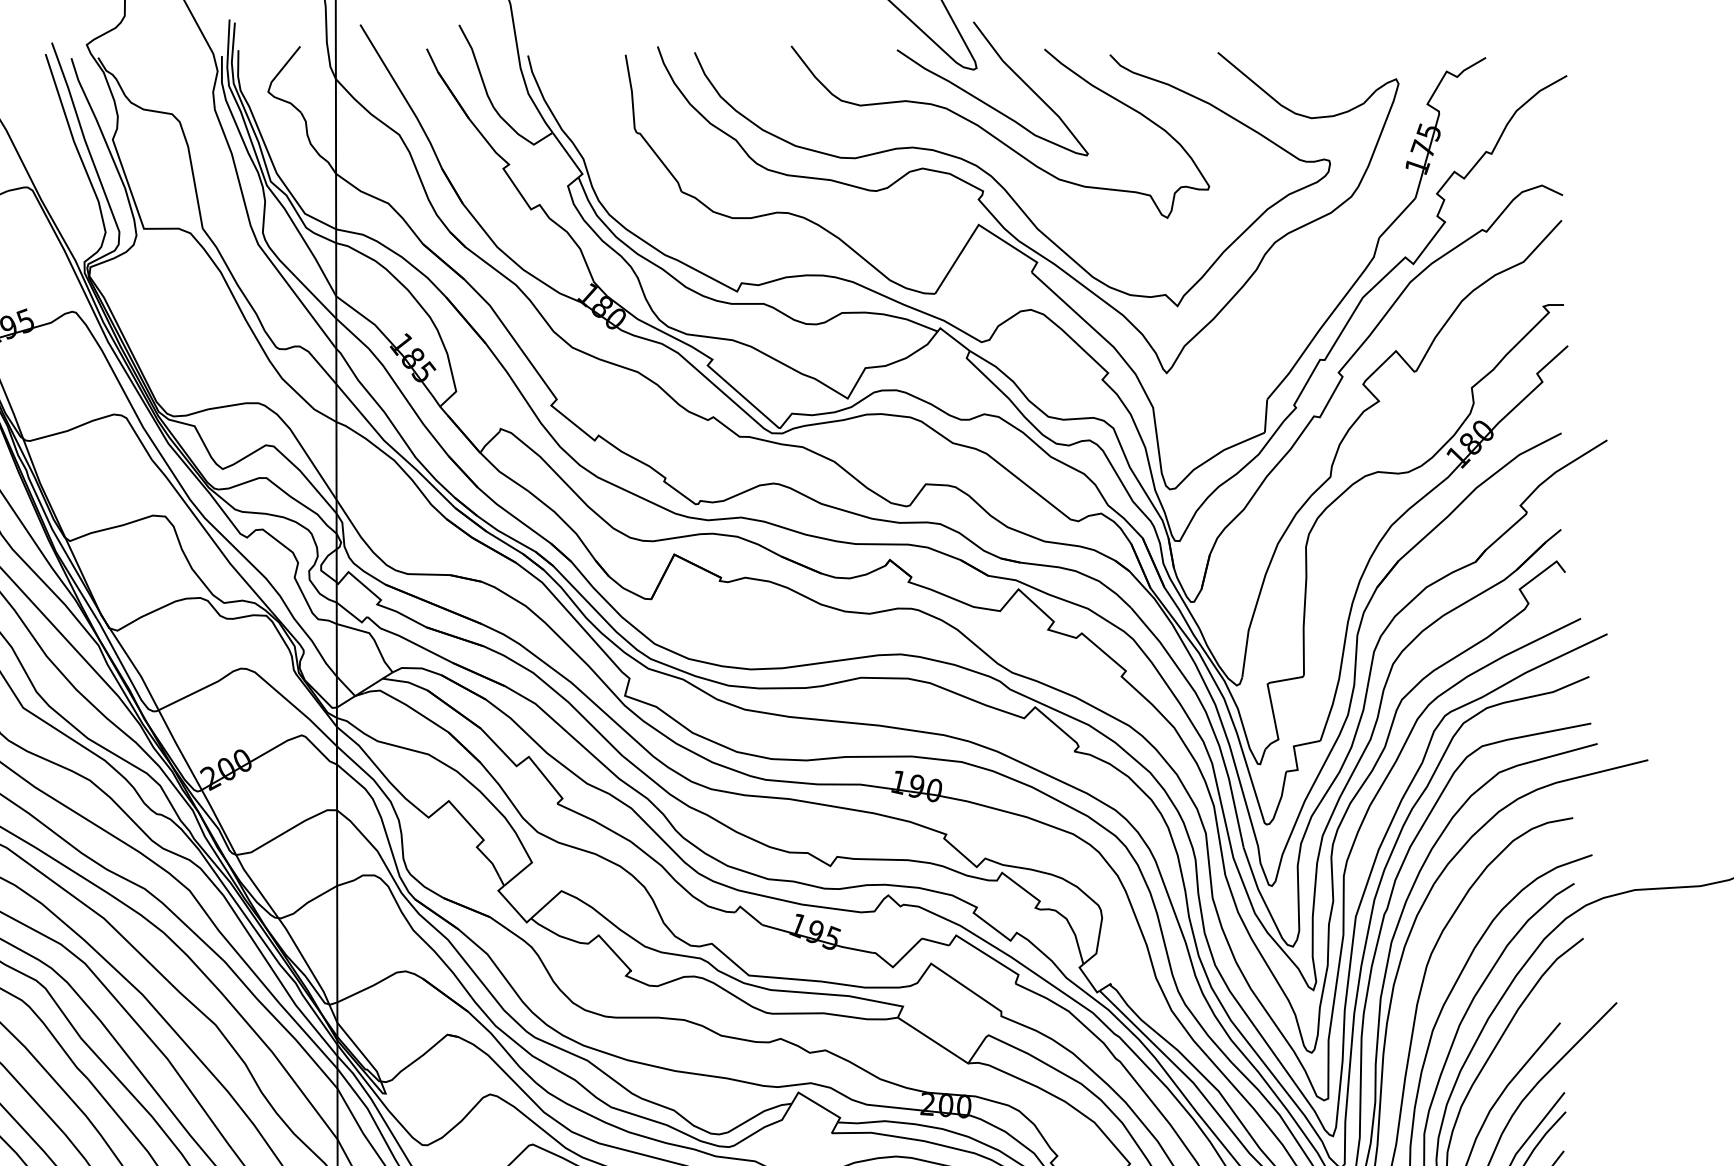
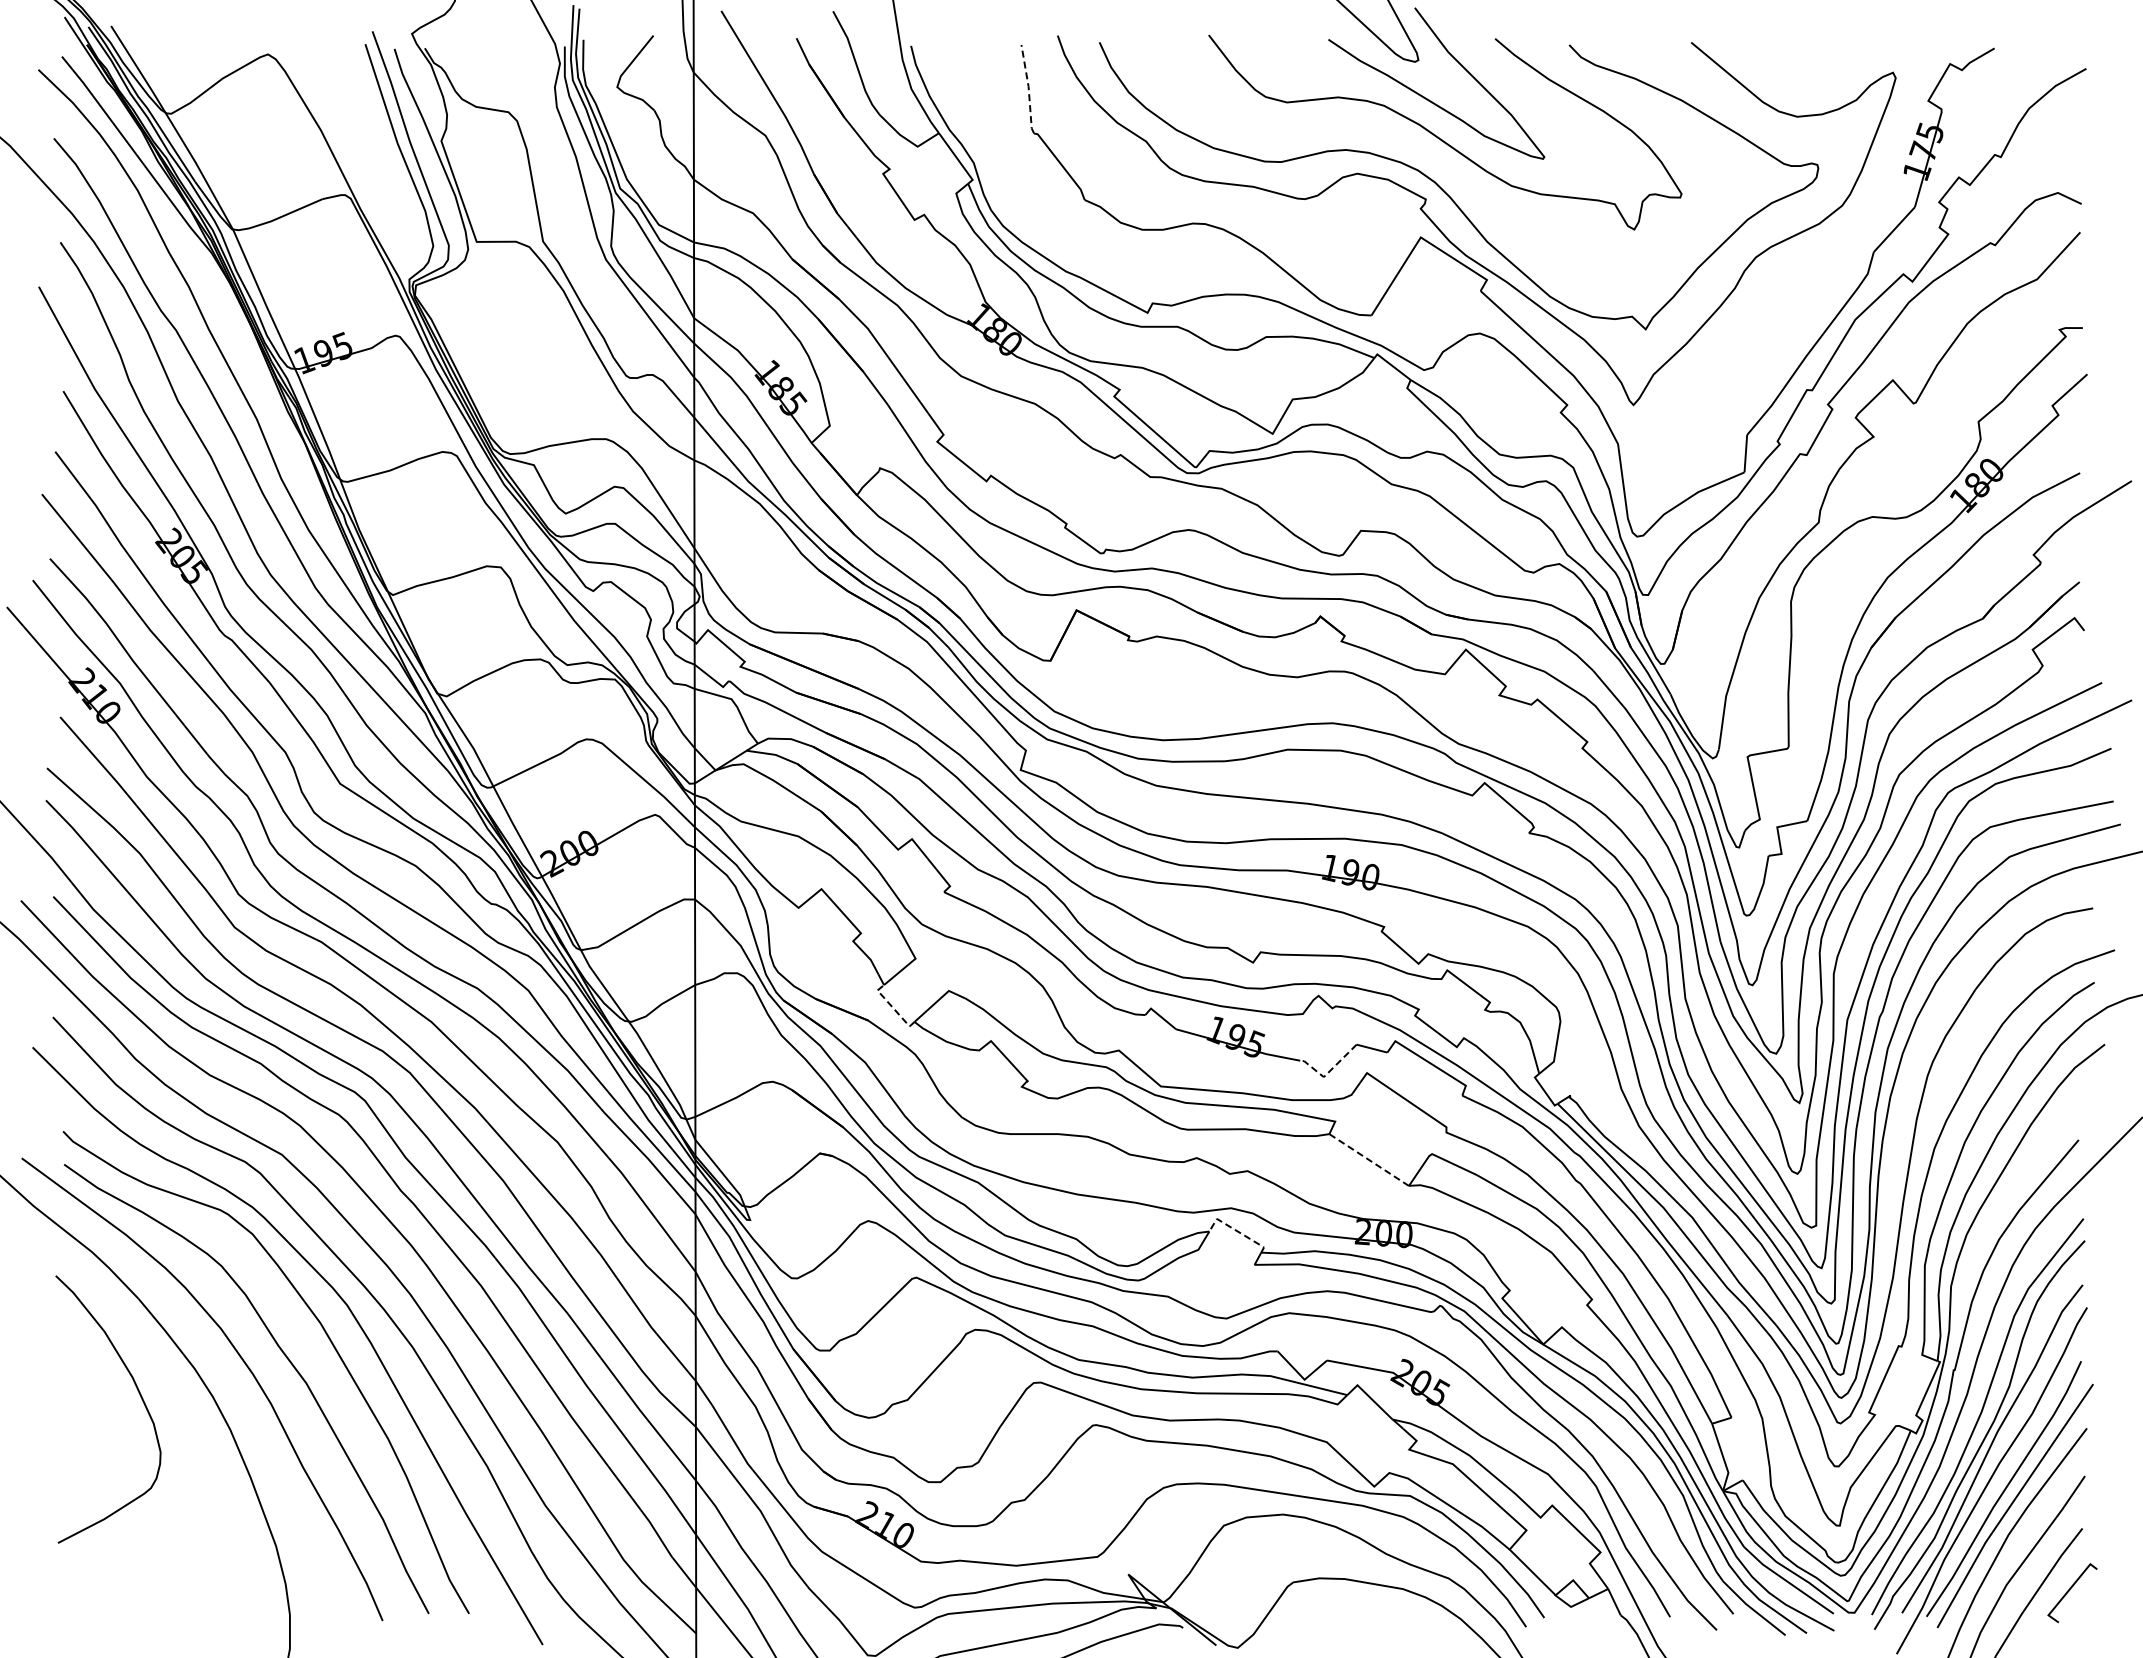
line: (631, 93) -> (1028, 88), solid -> dashed
line: (511, 905) -> (892, 1007), solid -> dashed
line: (897, 963) -> (1328, 1072), solid -> dashed
line: (933, 1040) -> (1369, 1160), solid -> dashed
line: (815, 1102) -> (1236, 1230), solid -> dashed

